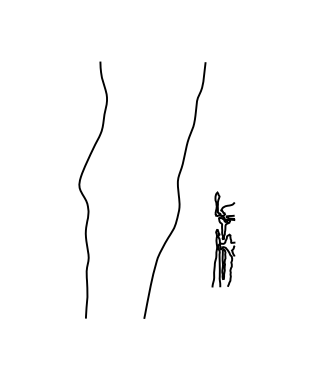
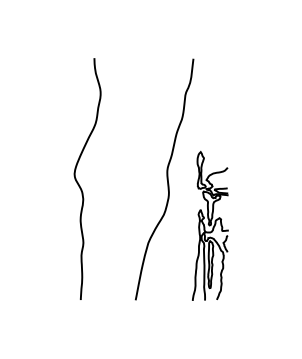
part: (223, 239) -> (210, 225), size x1.67

